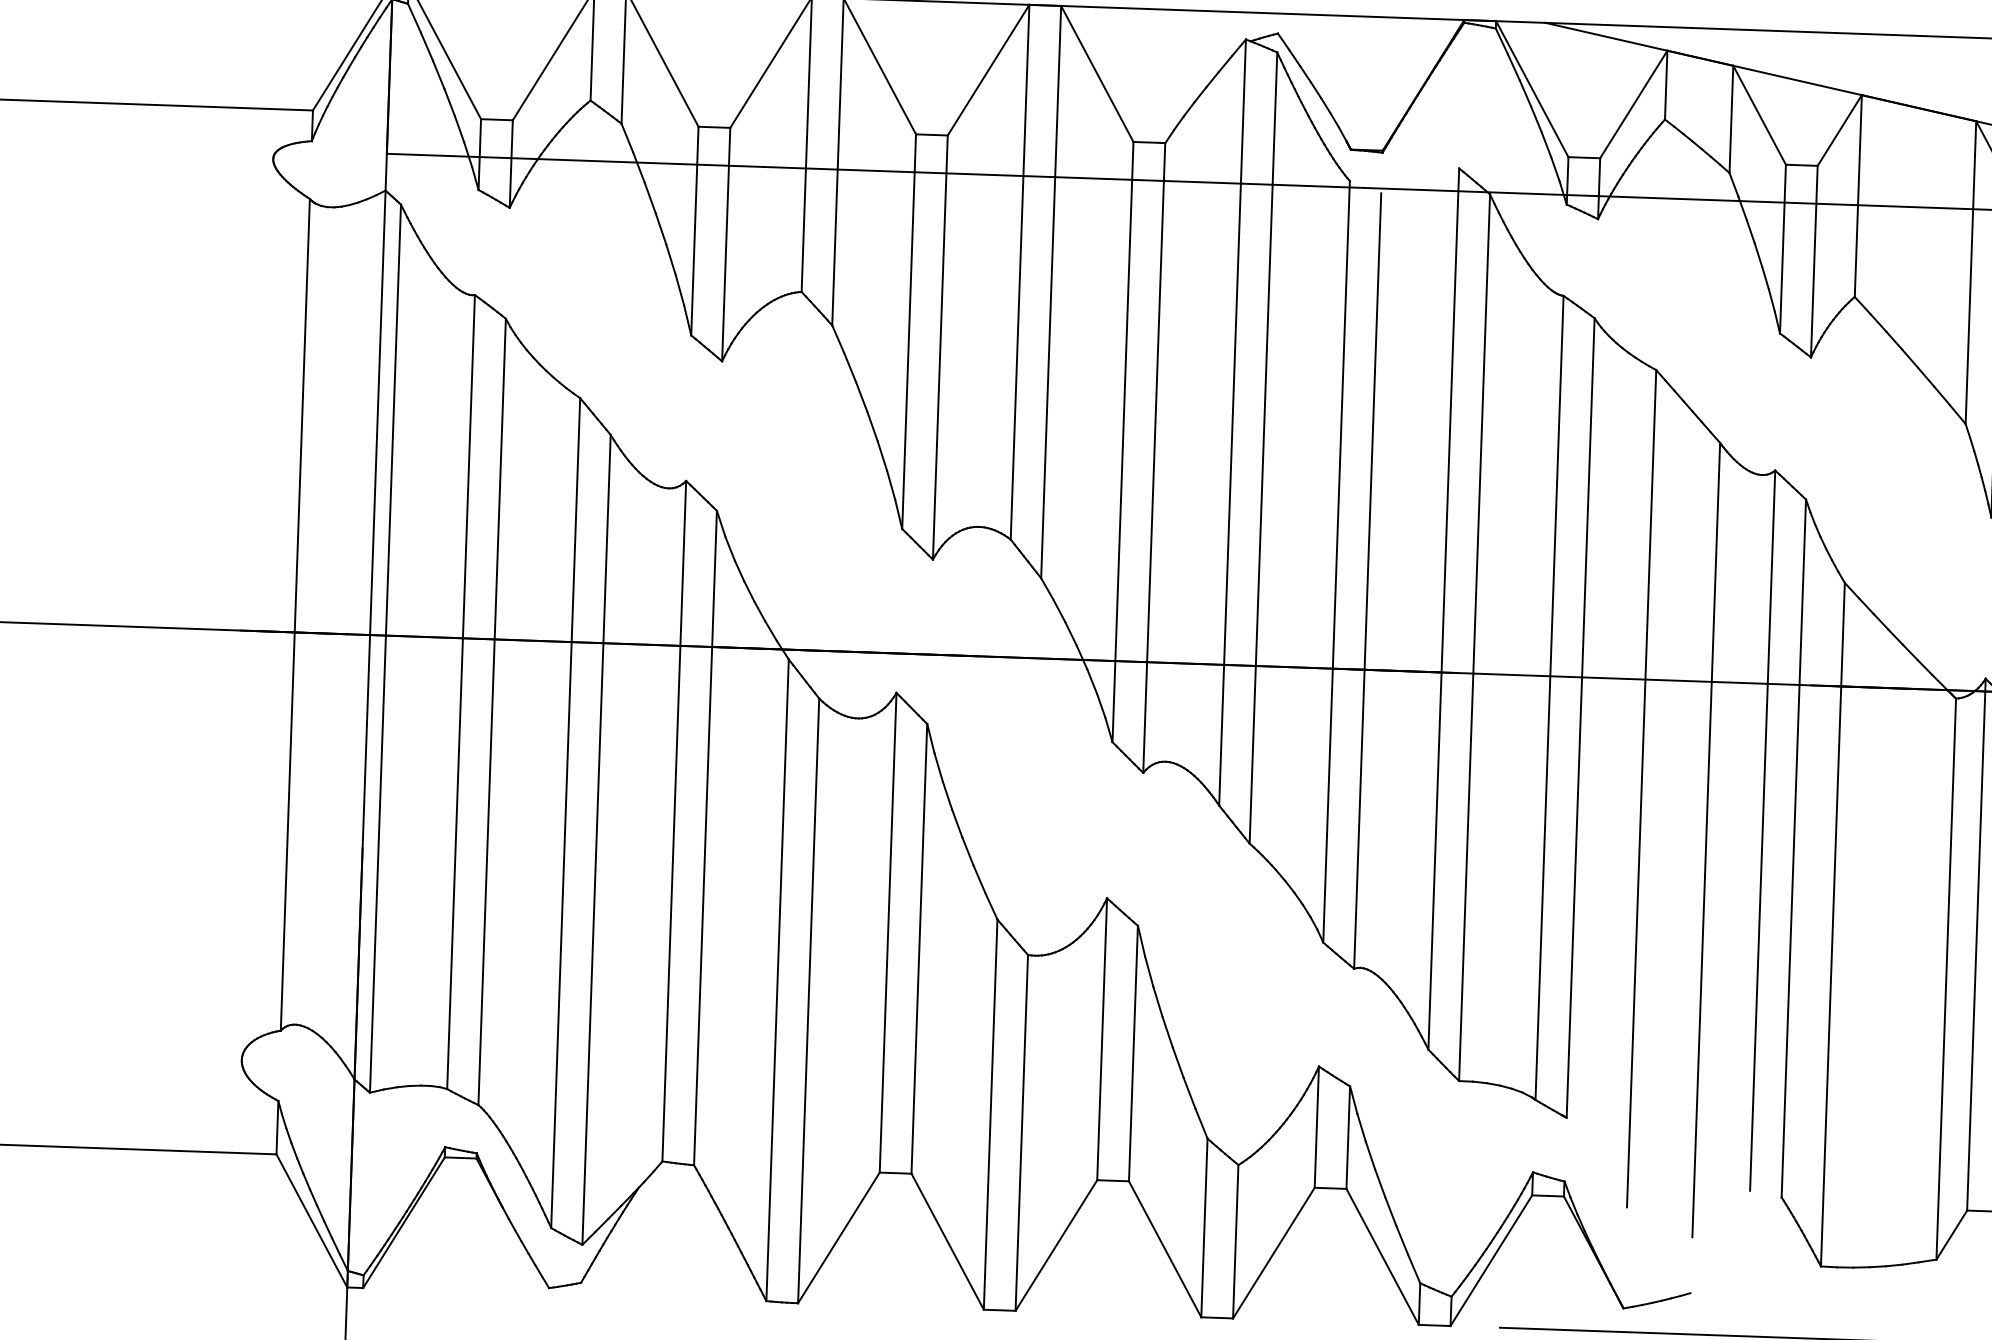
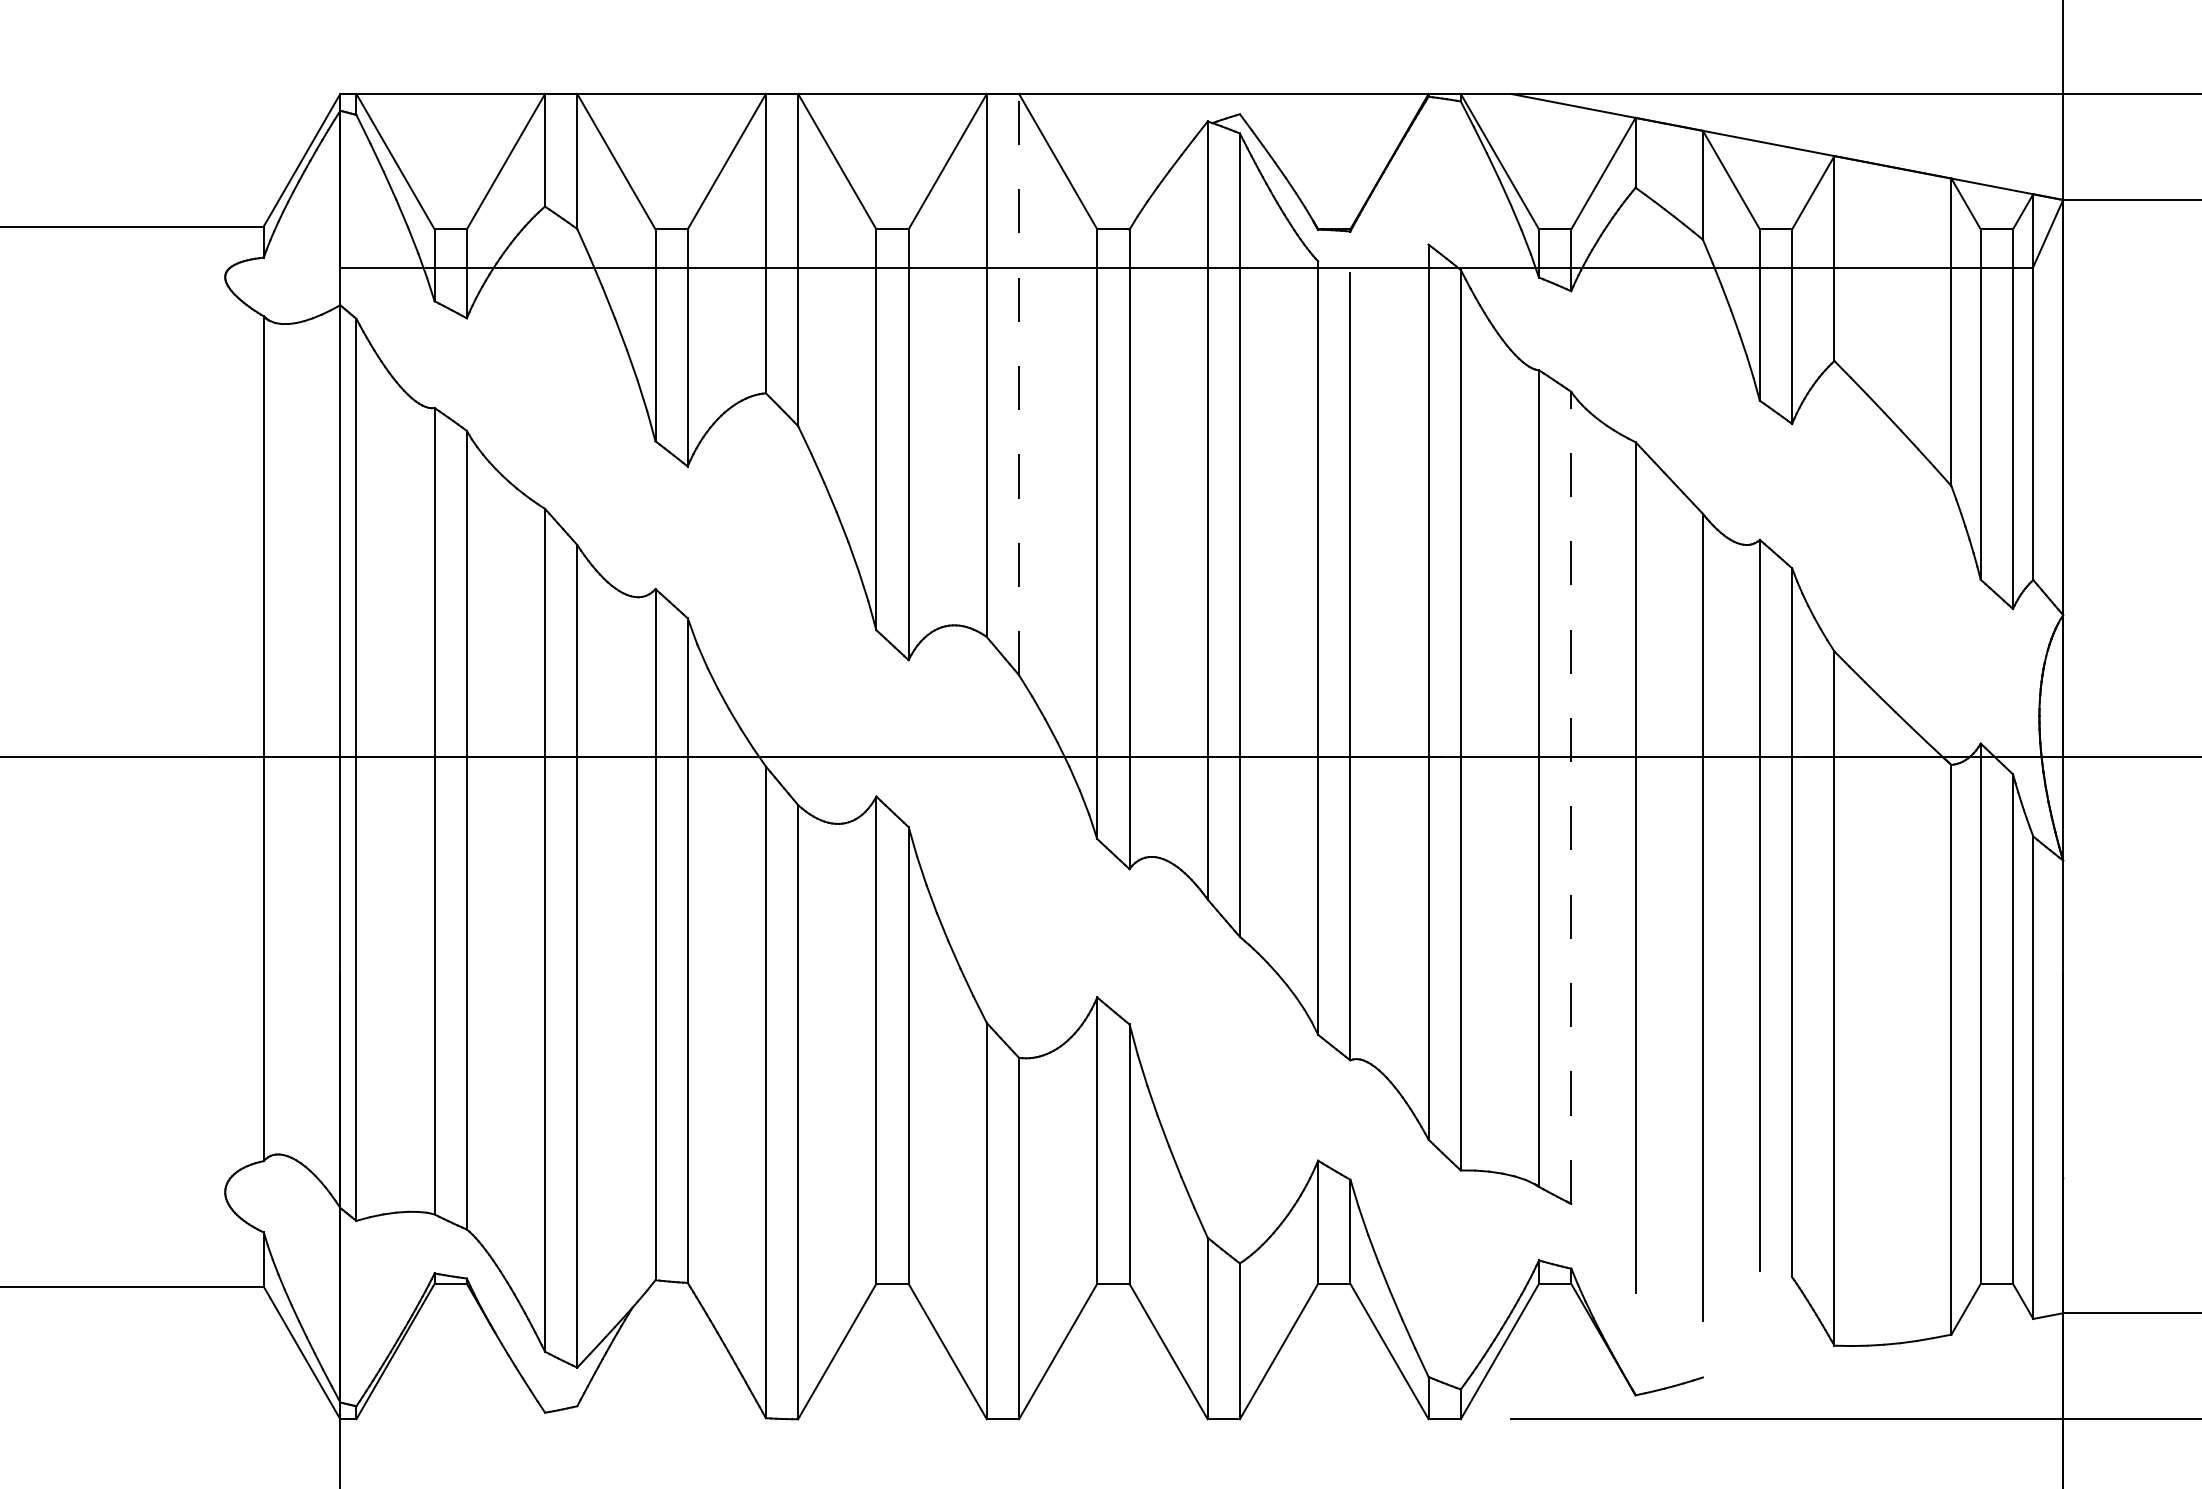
line: (1051, 292) -> (1019, 384), solid -> dashed
line: (1580, 717) -> (1571, 797), solid -> dashed

